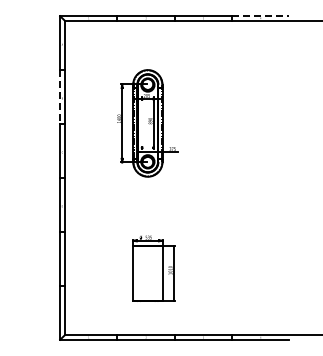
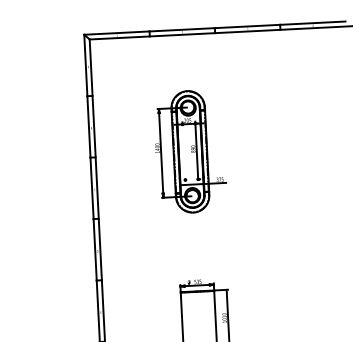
line: (260, 16) -> (312, 23), dashed -> solid
line: (60, 97) -> (89, 127), dashed -> solid

